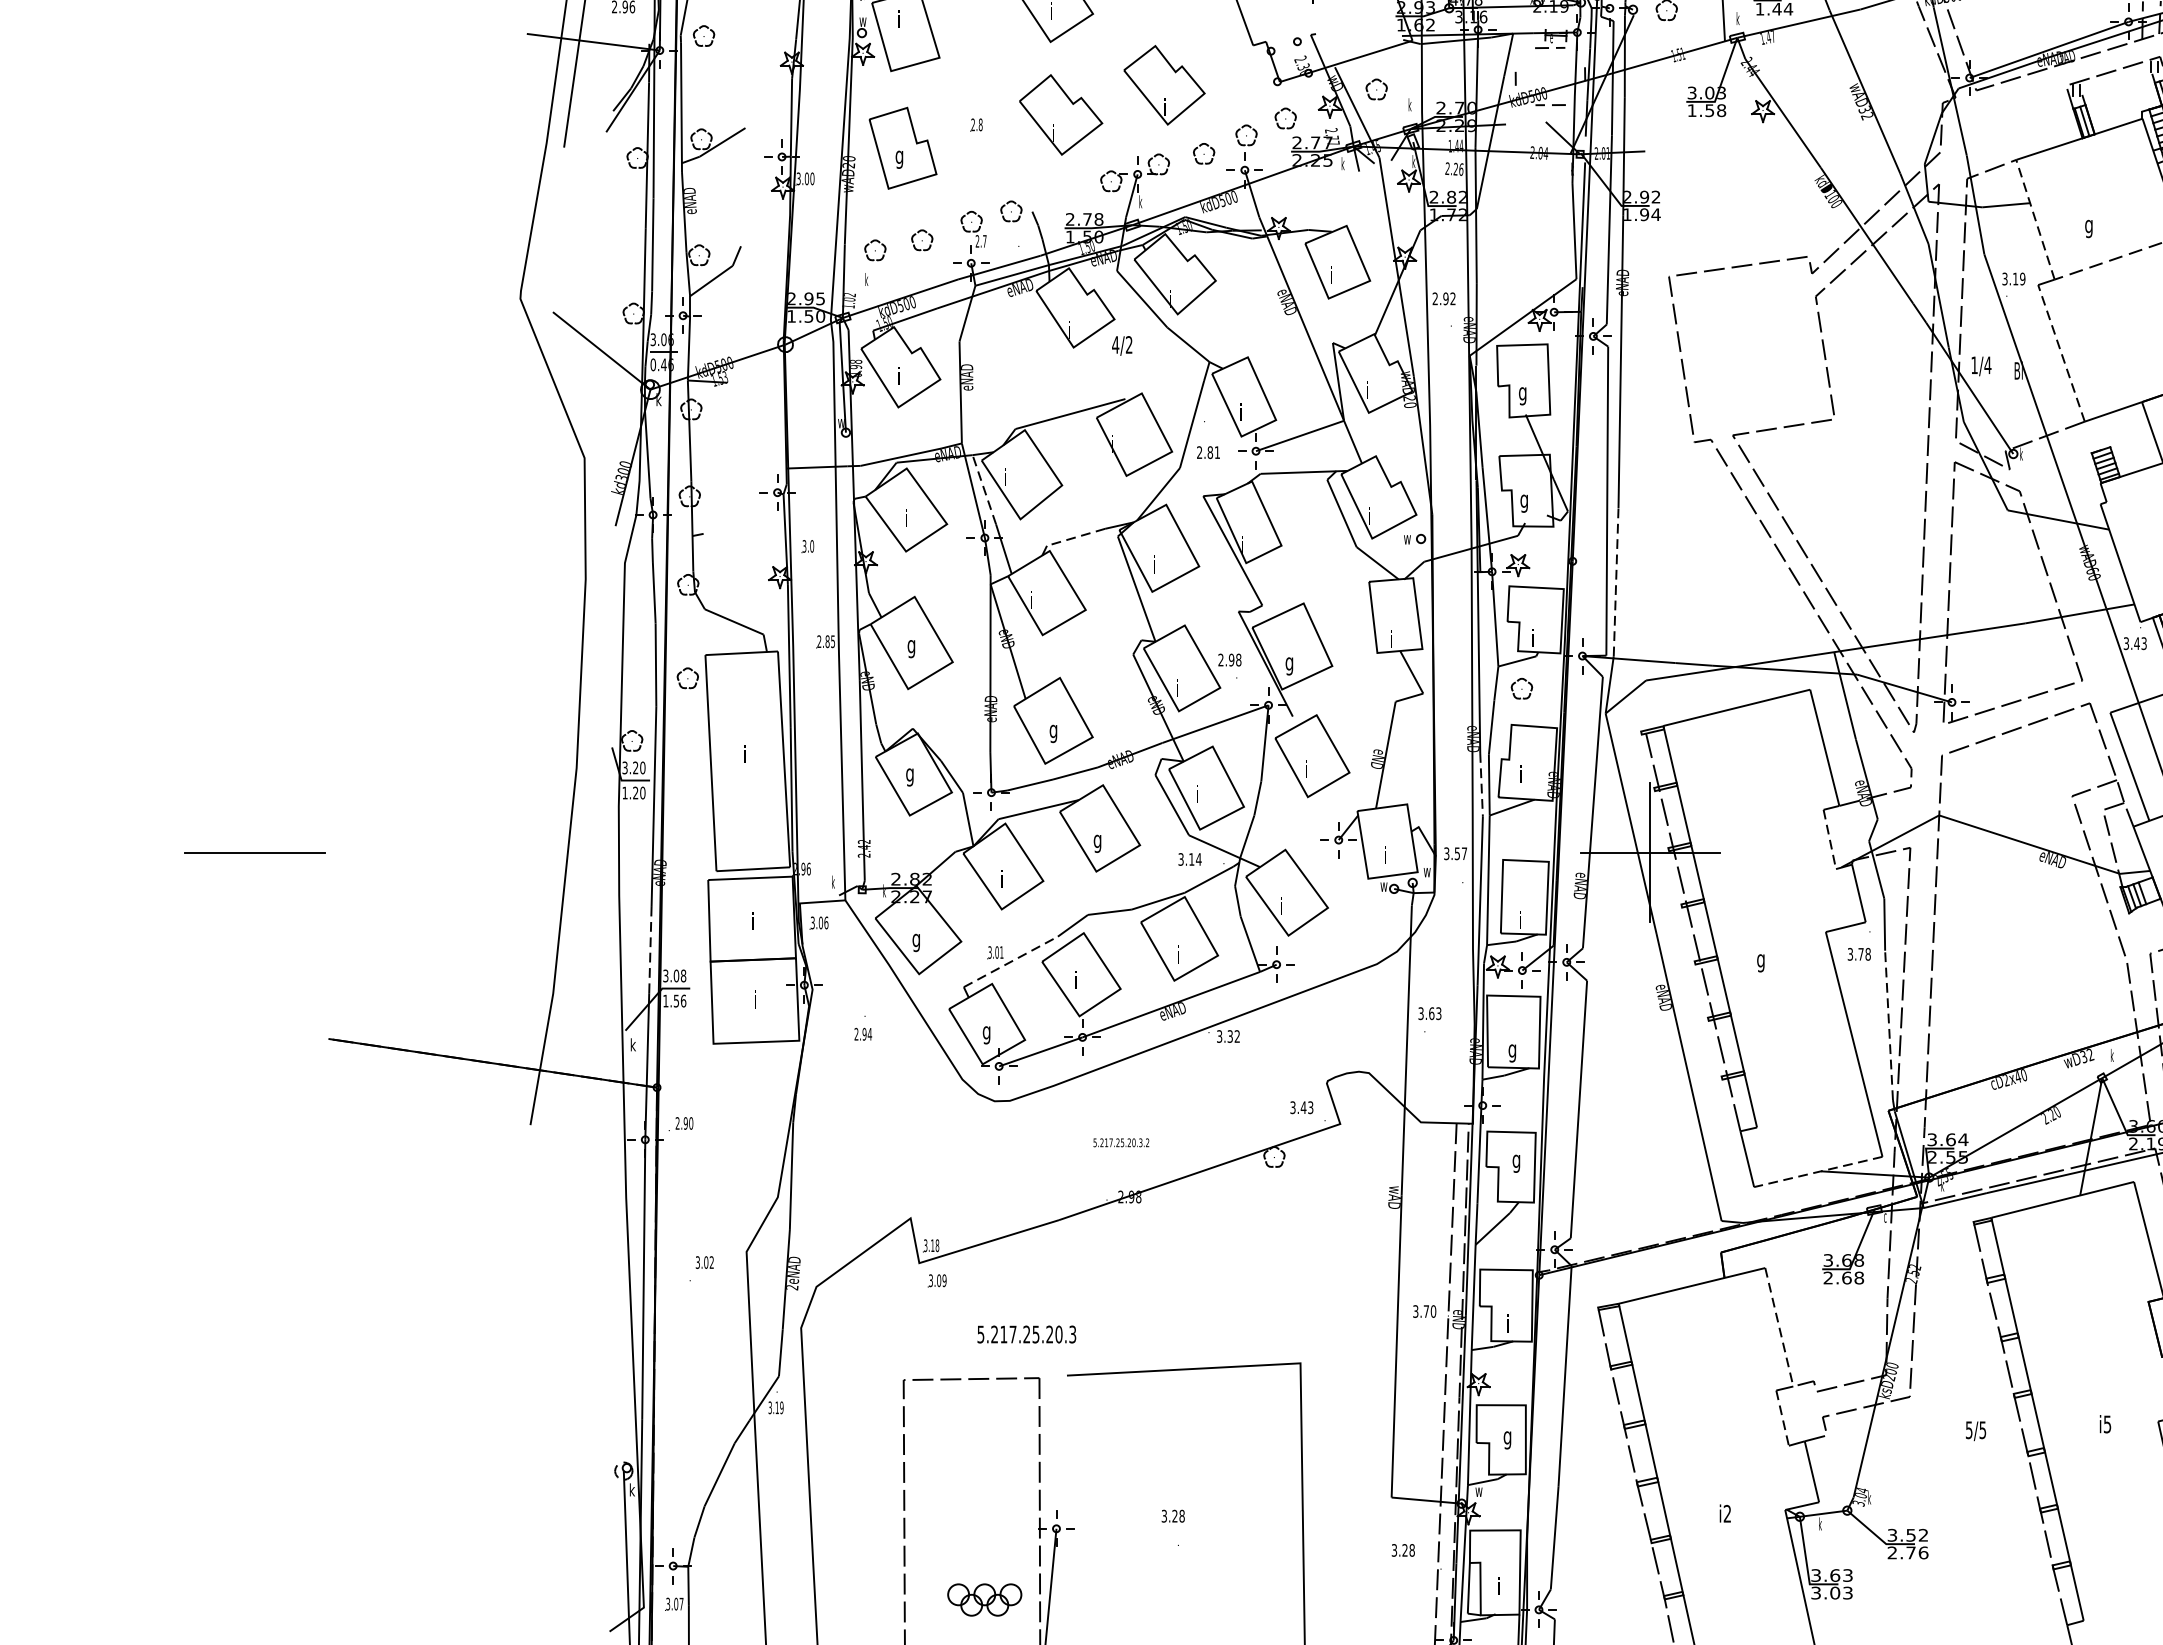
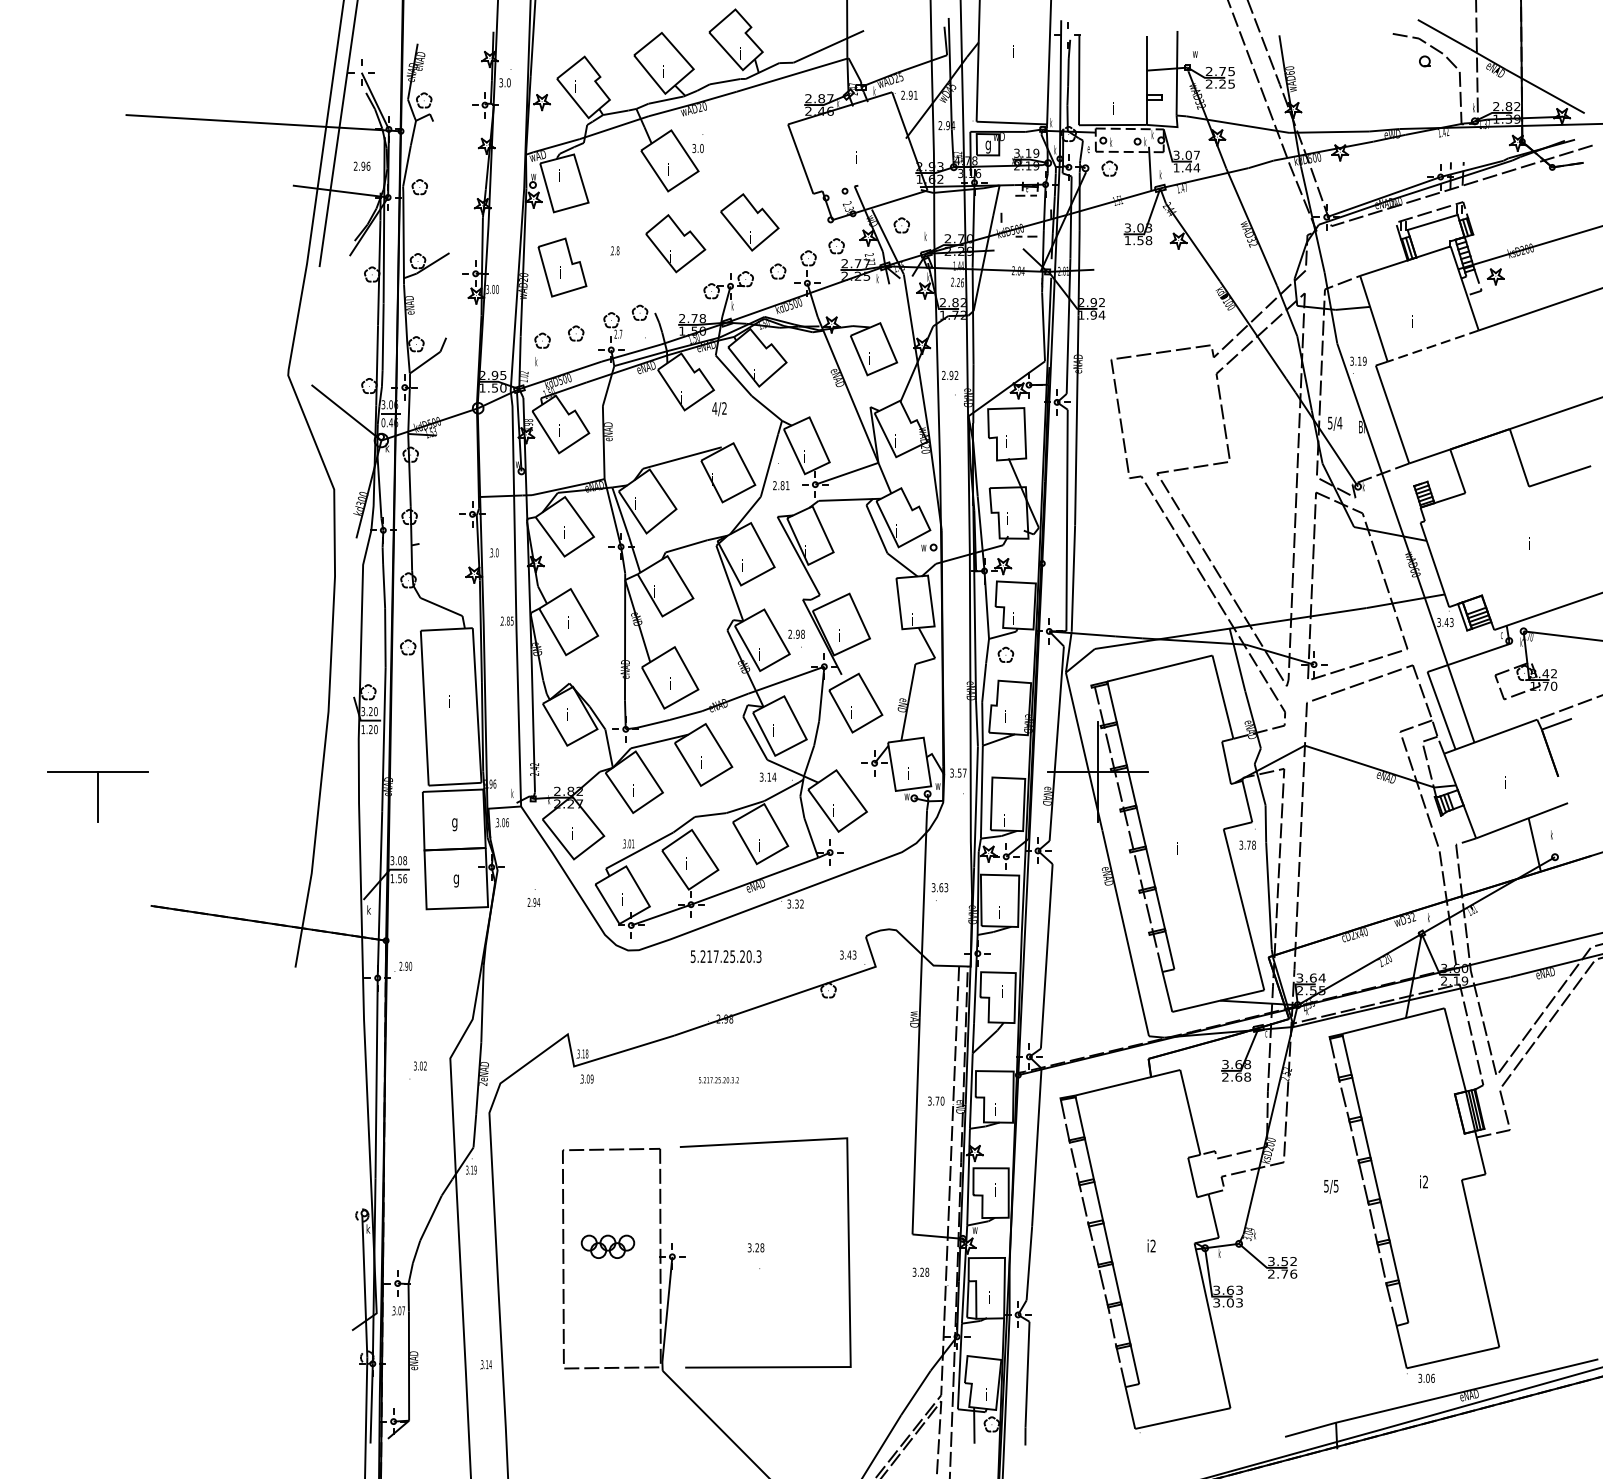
line: (2117, 85) -> (1432, 222), added
text: (898, 157) -> (559, 274), g -> i
line: (2034, 219) -> (1373, 318), dashed -> solid
text: (2087, 226) -> (1411, 323), g -> i
line: (2061, 353) -> (1392, 414), dashed -> solid
text: (1974, 364) -> (1330, 422), 1/4 -> 5/4
text: (1522, 393) -> (1006, 443), g -> i
line: (984, 488) -> (620, 511), dashed -> solid
text: (1524, 501) -> (1007, 520), g -> i
line: (1076, 537) -> (686, 546), dashed -> solid
line: (1616, 582) -> (1073, 578), dashed -> solid
text: (911, 646) -> (568, 624), g -> i
text: (1288, 664) -> (838, 637), g -> i
text: (1052, 731) -> (669, 685), g -> i
text: (908, 774) -> (566, 716), g -> i
line: (1480, 784) -> (976, 723), dashed -> solid
line: (1829, 838) -> (1226, 762), dashed -> solid
text: (1097, 841) -> (701, 764), g -> i
line: (255, 887) -> (98, 797), added
text: (752, 924) -> (454, 823), i -> g
text: (915, 940) -> (571, 835), g -> i
line: (650, 950) -> (381, 842), dashed -> solid
line: (1012, 961) -> (640, 850), dashed -> solid
text: (1759, 961) -> (1176, 850), g -> i
text: (753, 1002) -> (455, 879), i -> g
line: (1888, 1025) -> (1268, 896), dashed -> solid
text: (985, 1032) -> (621, 901), g -> i
text: (1511, 1051) -> (998, 914), g -> i
text: (1120, 1143) -> (718, 1080), moved
text: (1515, 1161) -> (1001, 993), g -> i
line: (1817, 1172) -> (1217, 1001), dashed -> solid
line: (1779, 1327) -> (1190, 1112), dashed -> solid
text: (1025, 1334) -> (725, 956), moved
line: (1782, 1419) -> (1192, 1178), dashed -> solid
text: (2107, 1423) -> (1425, 1181), i5 -> i2
text: (1507, 1437) -> (995, 1191), g -> i
part: (984, 1599) -> (607, 1246), moved

